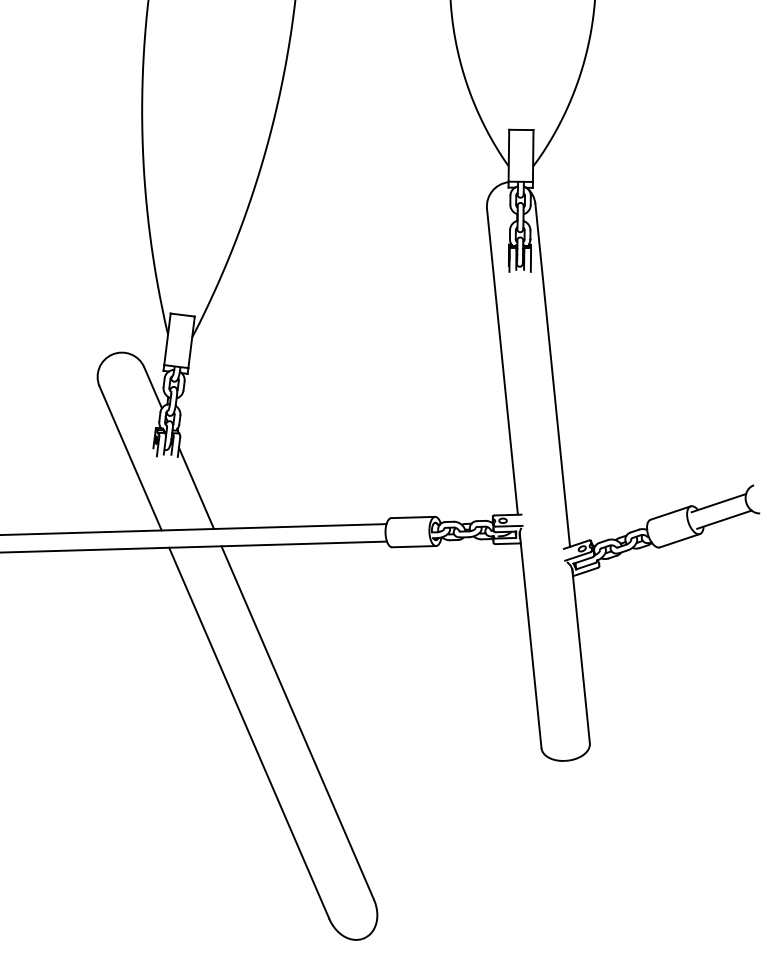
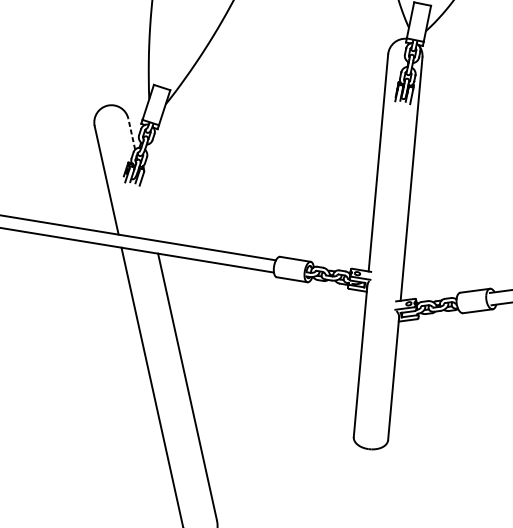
line: (152, 387) -> (131, 133), solid -> dashed
line: (196, 487) -> (148, 209), removed

